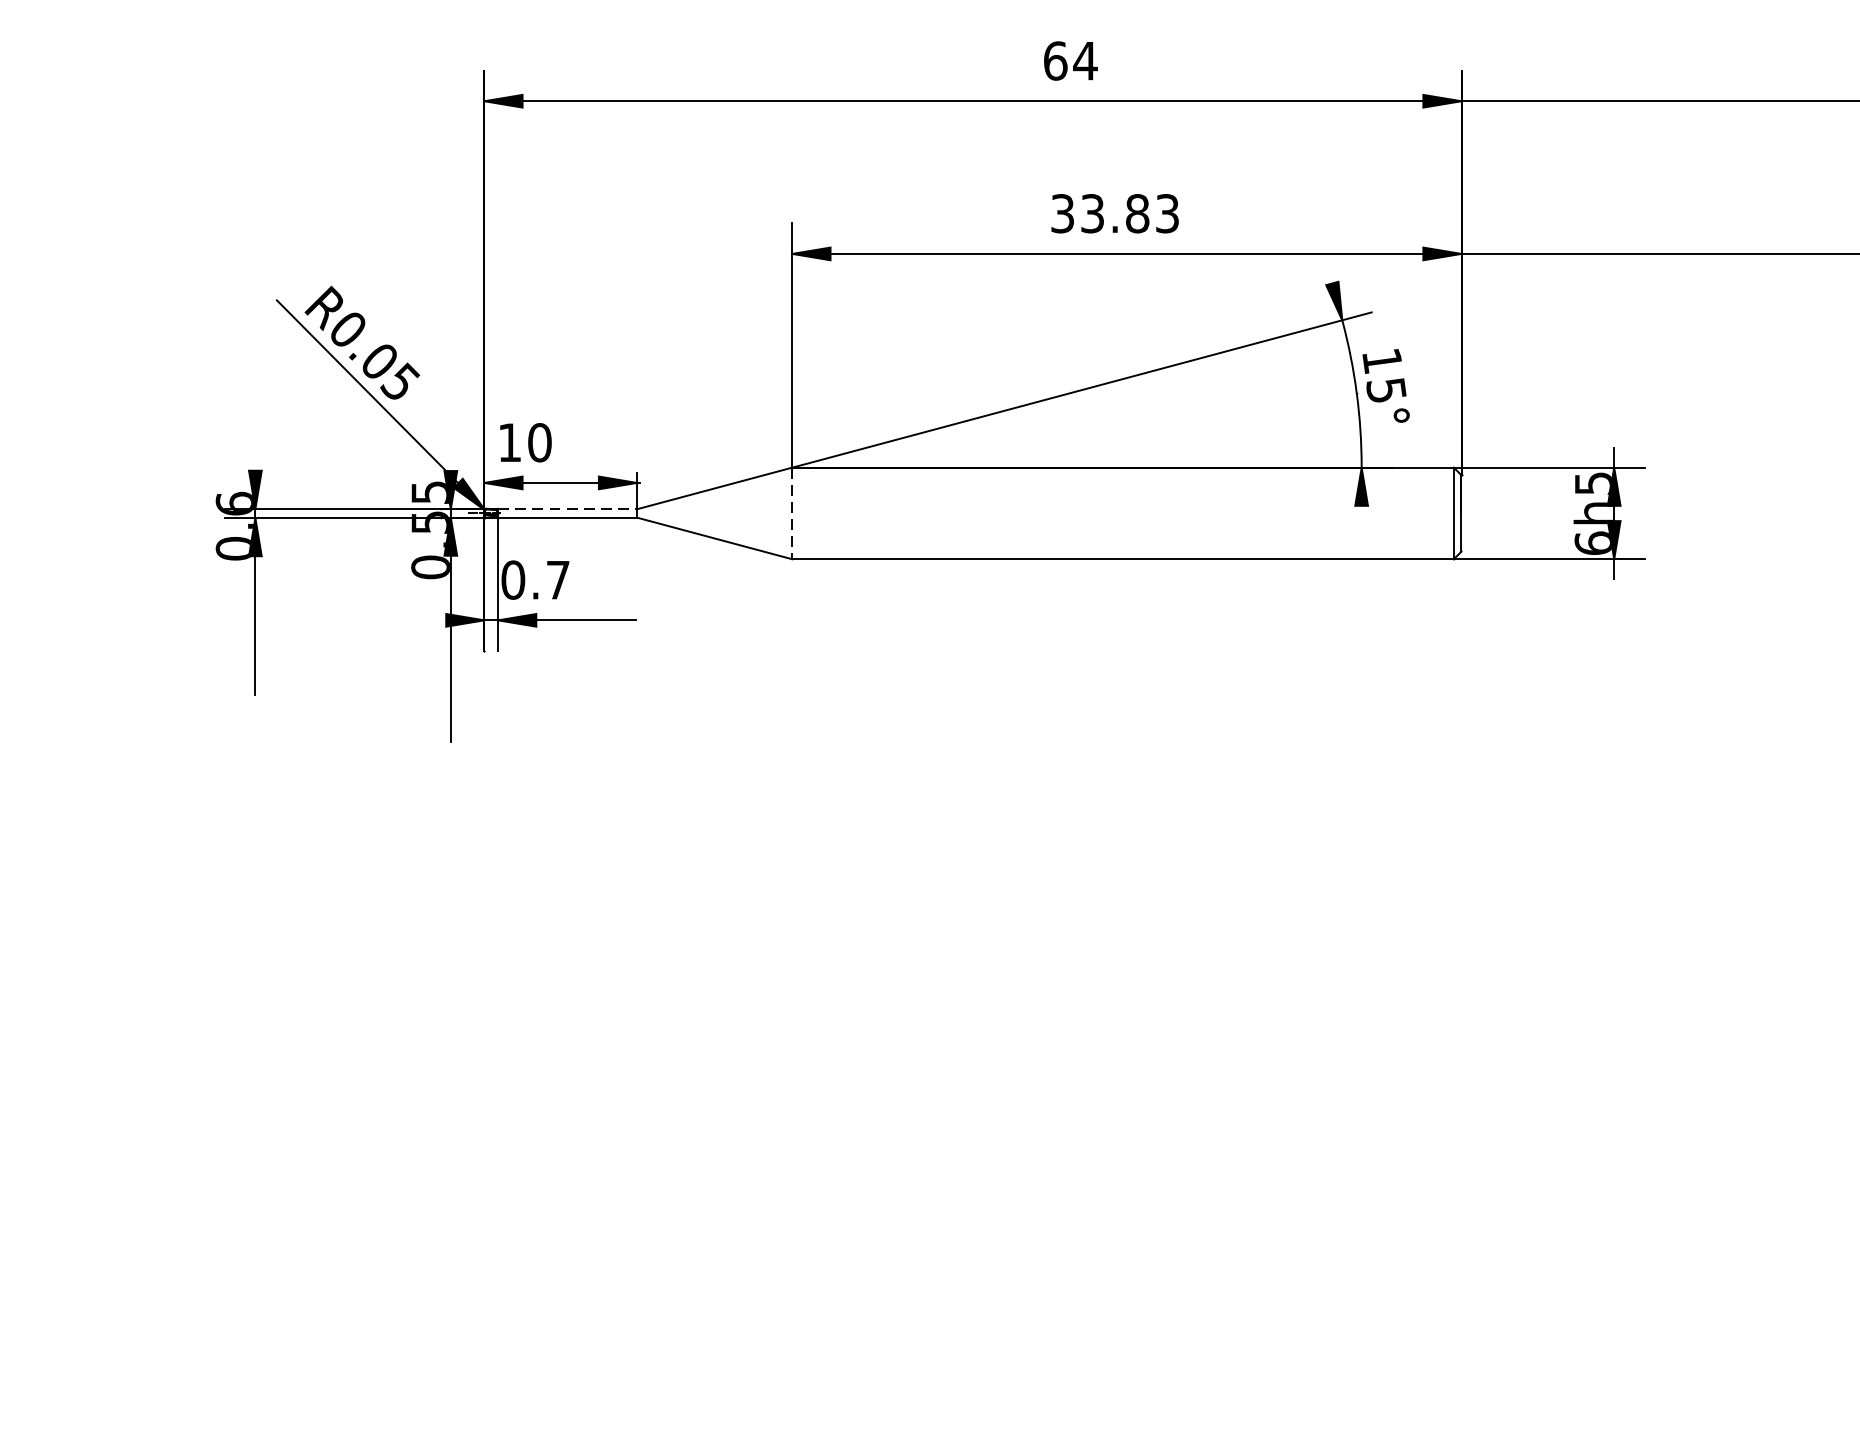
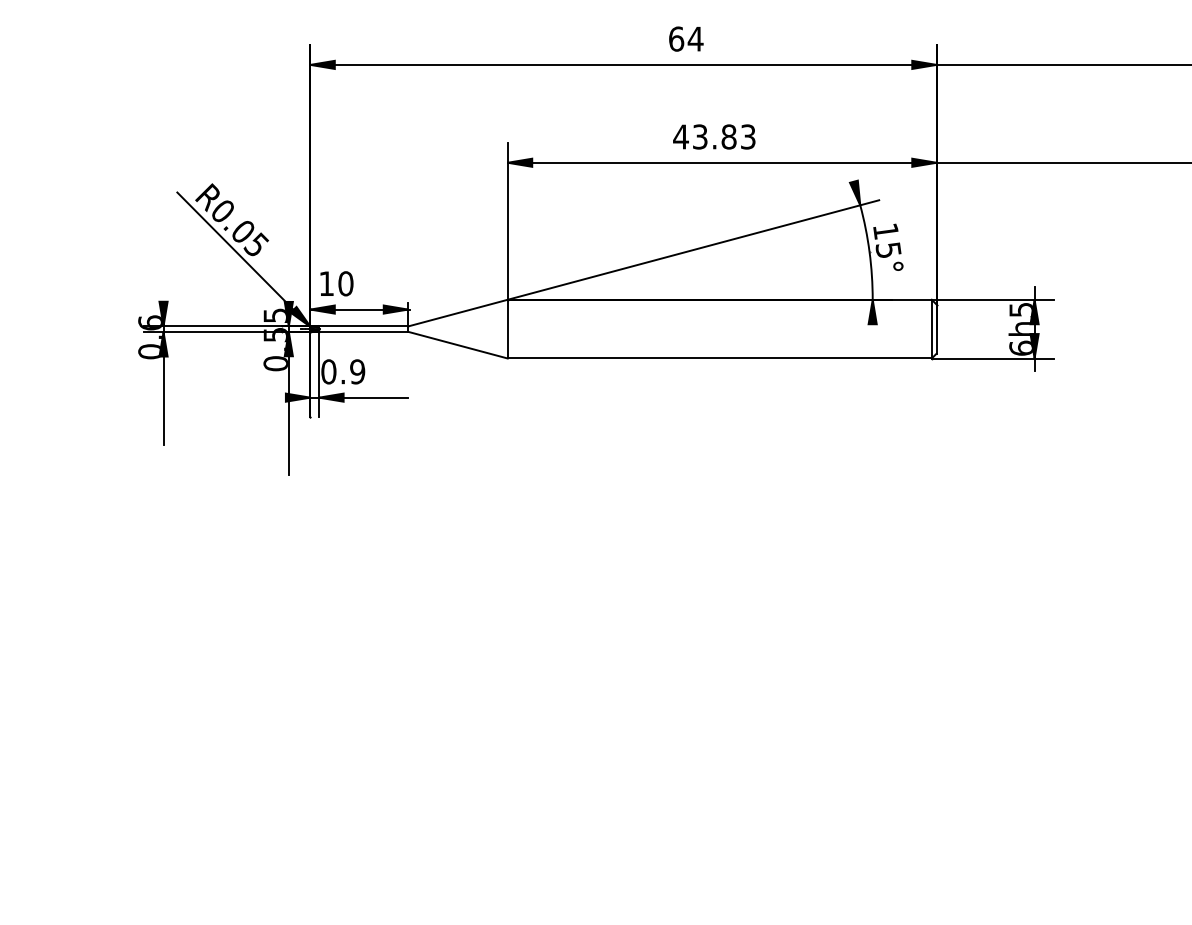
text: (1061, 212) -> (680, 136), 33.83 -> 43.83
line: (567, 509) -> (363, 326), dashed -> solid
line: (791, 514) -> (507, 329), dashed -> solid
text: (557, 579) -> (357, 371), 0.7 -> 0.9

